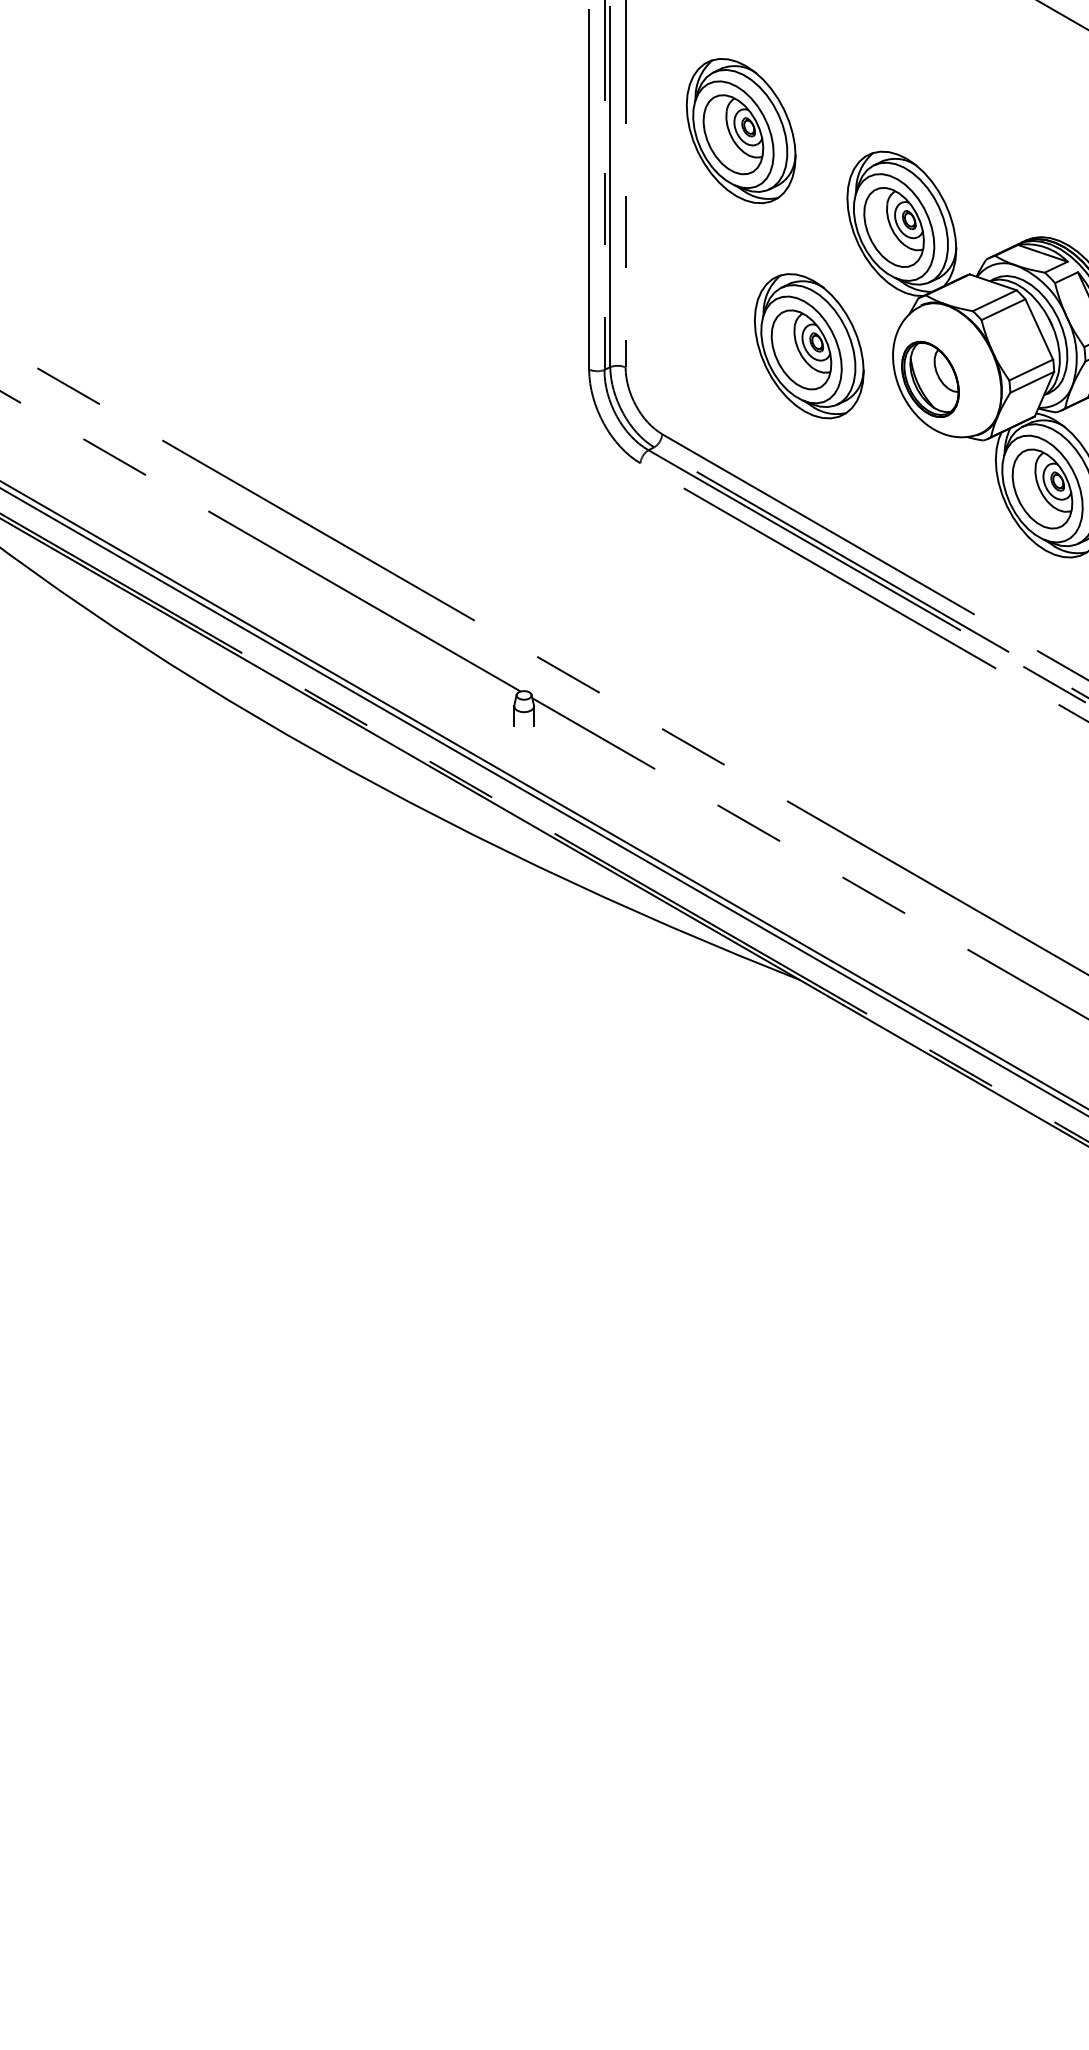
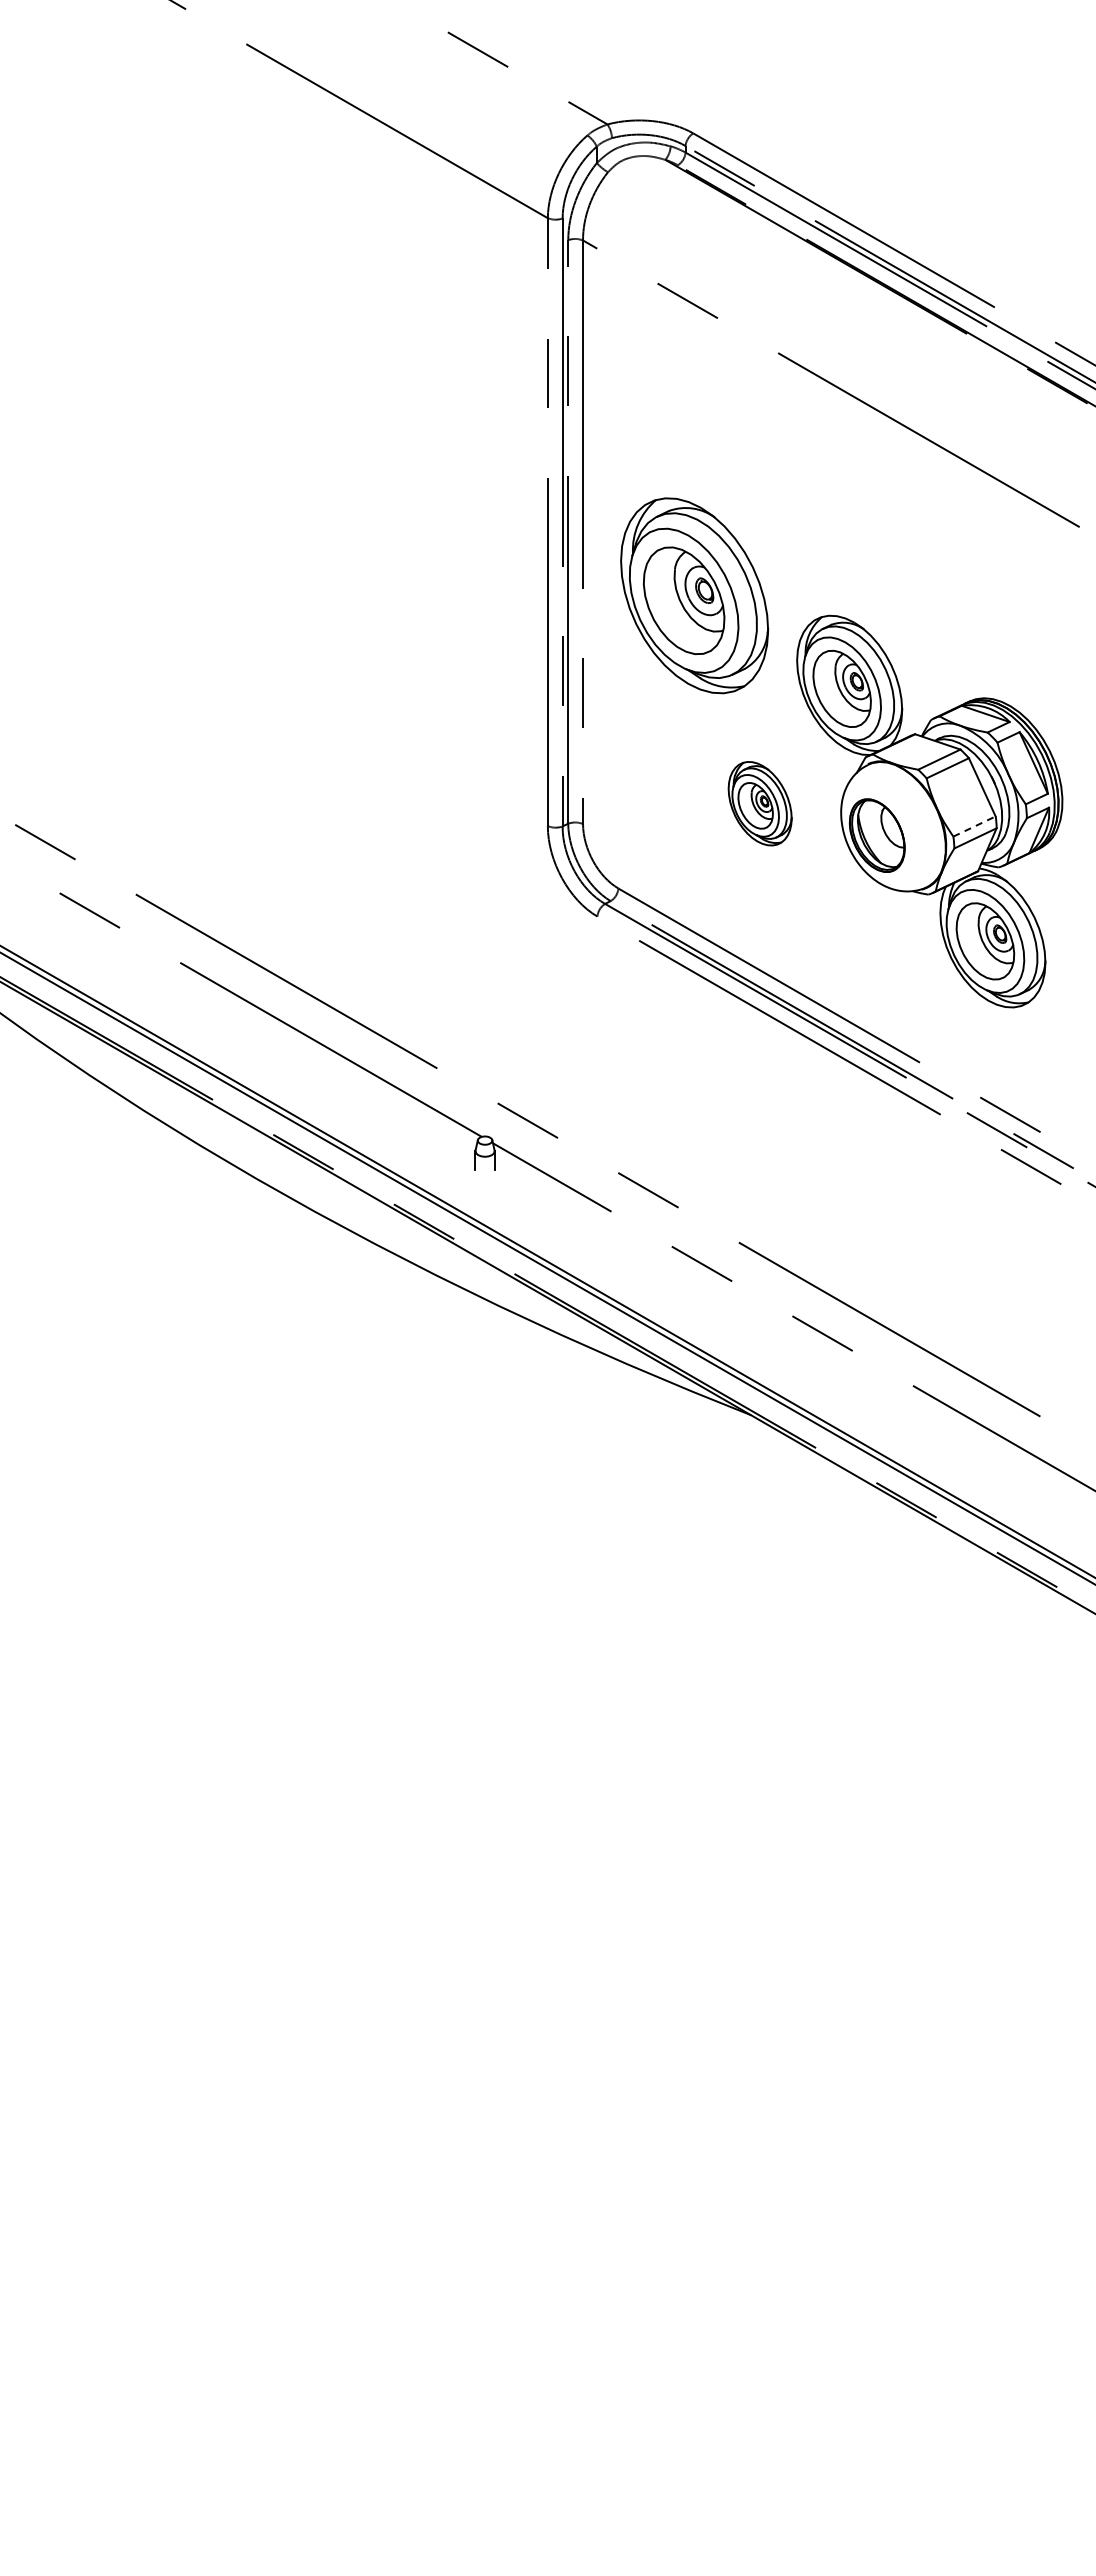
part: (741, 130) -> (694, 595), size x1.4
part: (808, 346) -> (759, 803), size x0.6
line: (1031, 370) -> (974, 826), solid -> dashed

